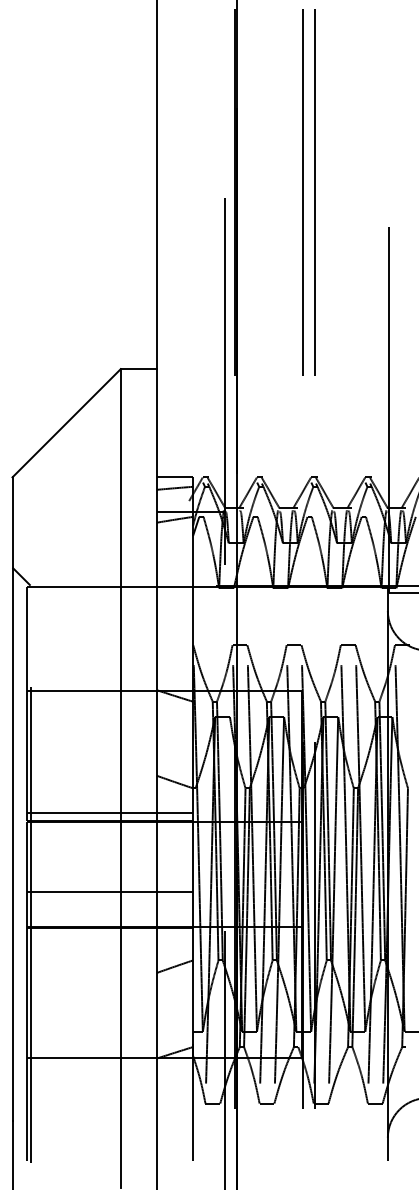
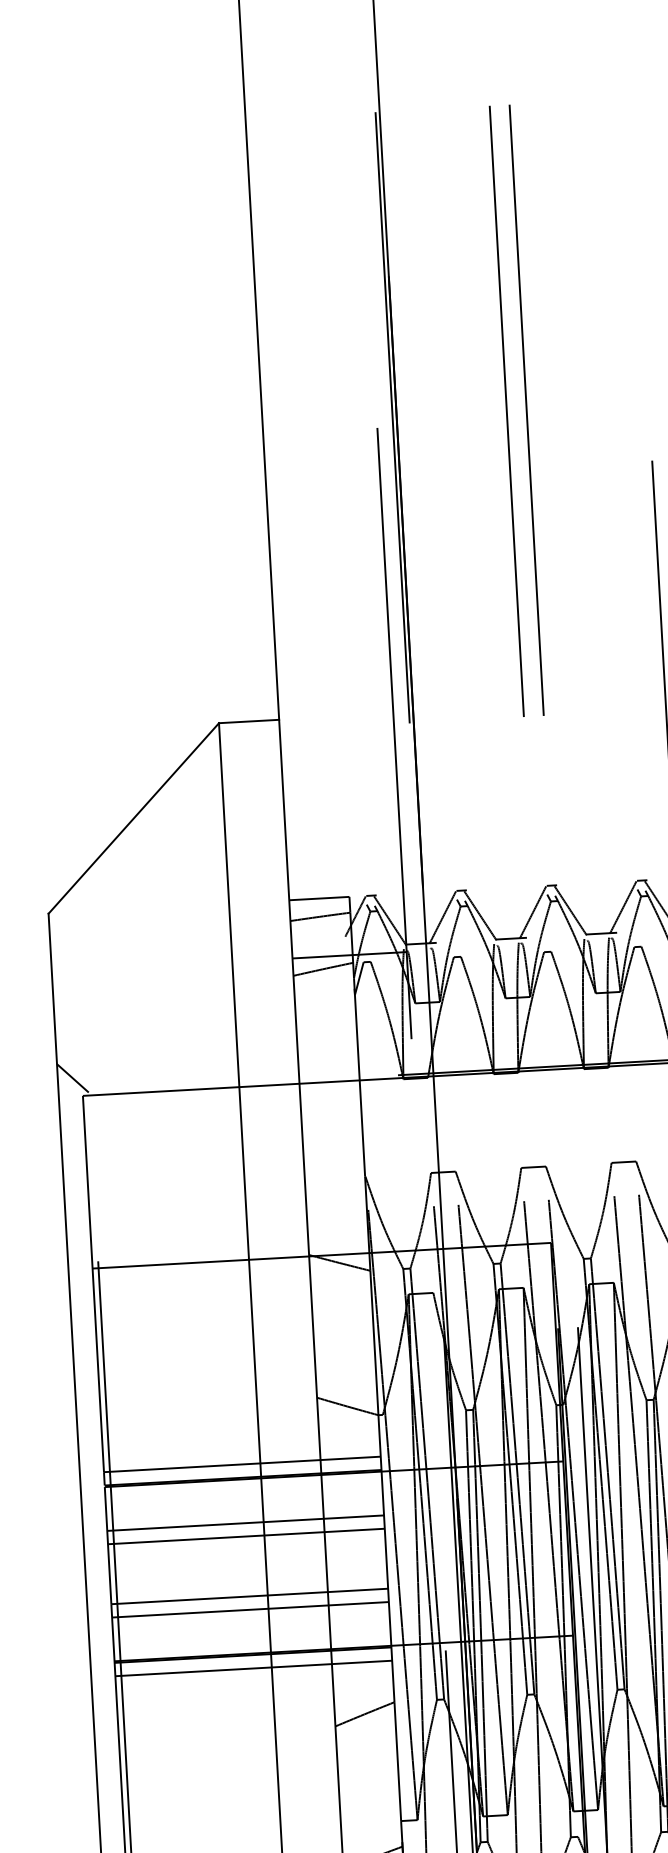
line: (109, 848) -> (244, 1523), added
line: (109, 856) -> (245, 1536), added
line: (109, 900) -> (249, 1610), added
line: (109, 935) -> (252, 1668), added

